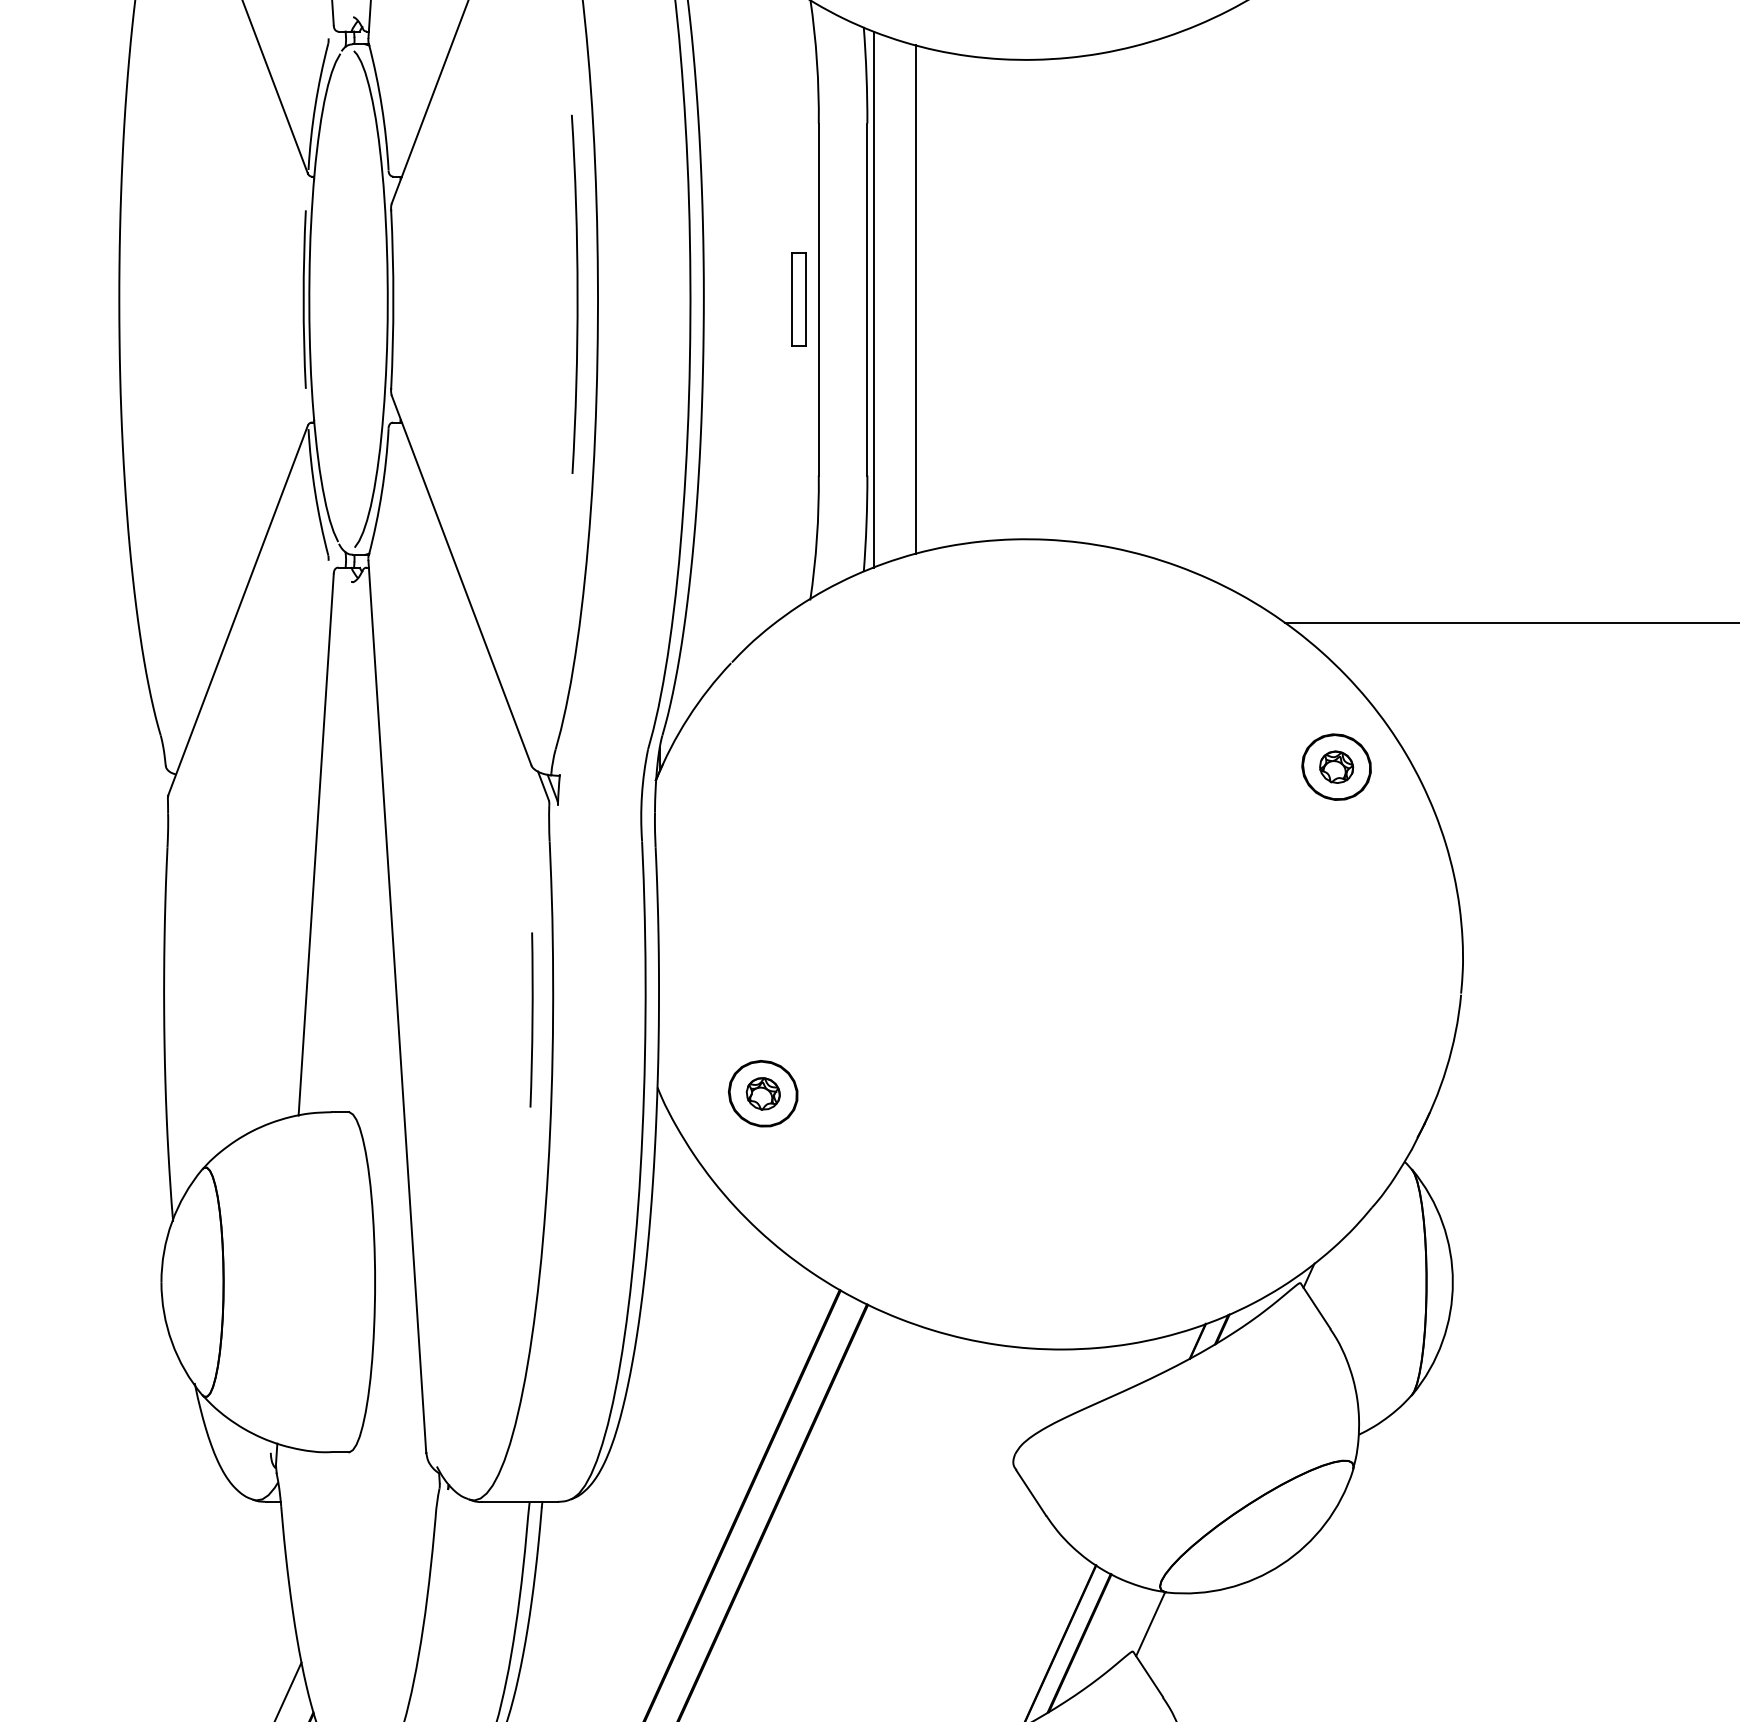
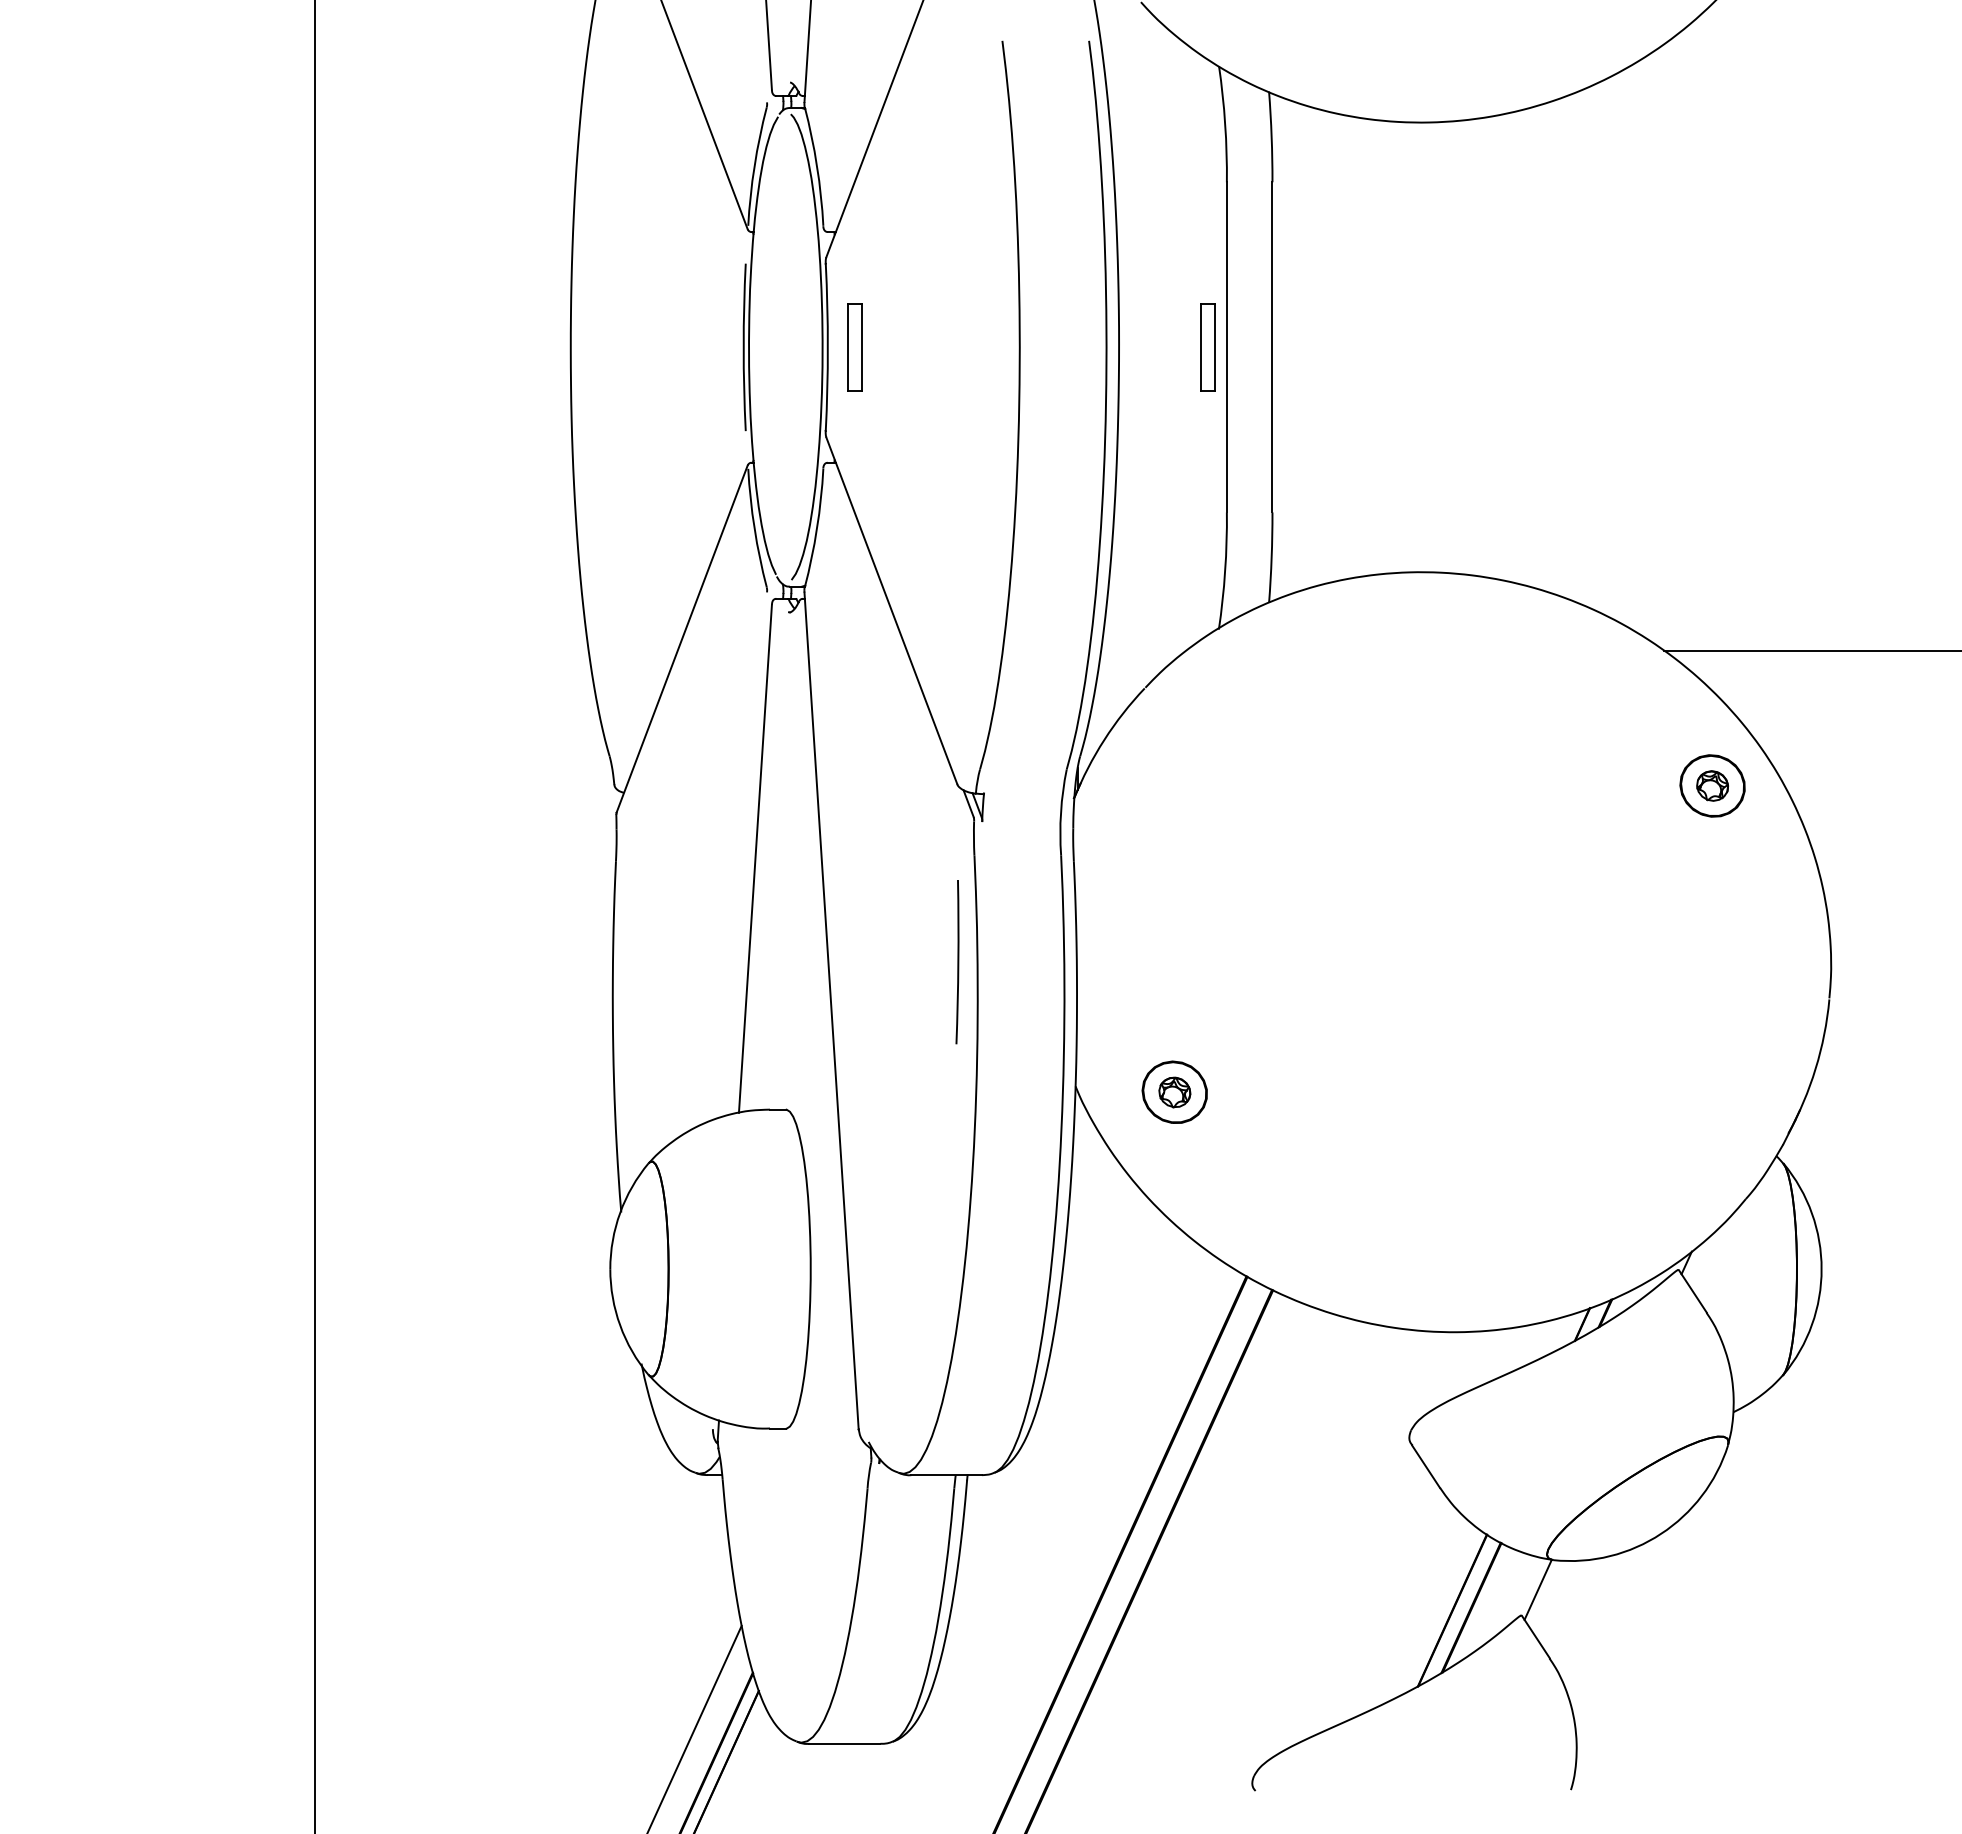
arc: (576, 294) -> (999, 342), removed
line: (916, 298) -> (1318, 346), removed
part: (421, 299) -> (854, 347), added
line: (873, 299) -> (1278, 347), removed
line: (531, 1020) -> (957, 962), moved

